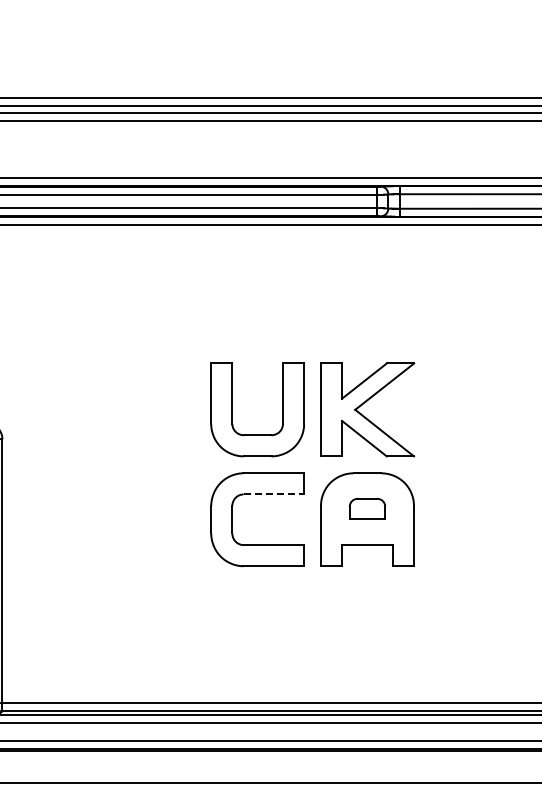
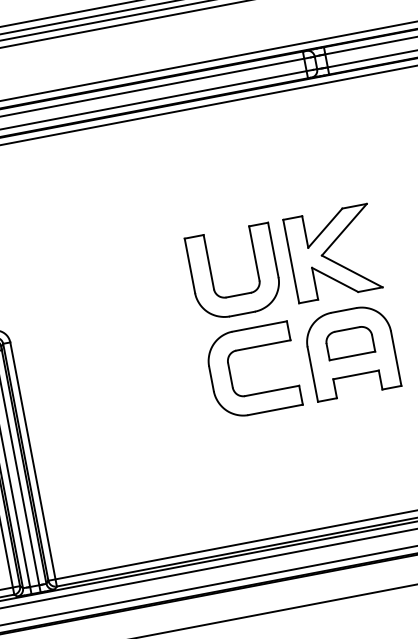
line: (274, 494) -> (263, 345), dashed -> solid
part: (367, 508) -> (349, 342), size x1.43

